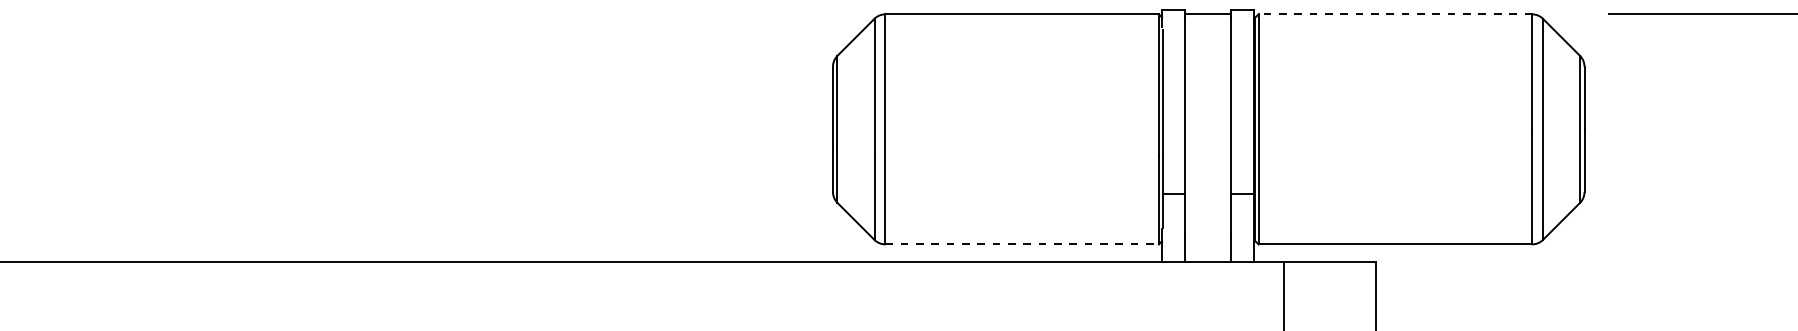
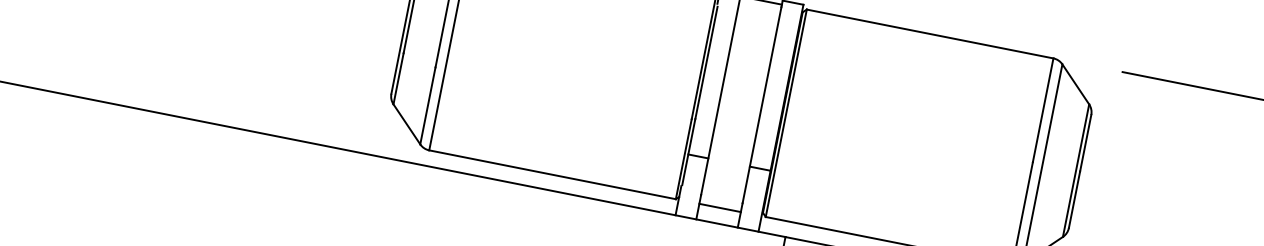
line: (1395, 14) -> (930, 34), dashed -> solid
line: (1022, 244) -> (552, 174), dashed -> solid
line: (1207, 244) -> (719, 207), added

